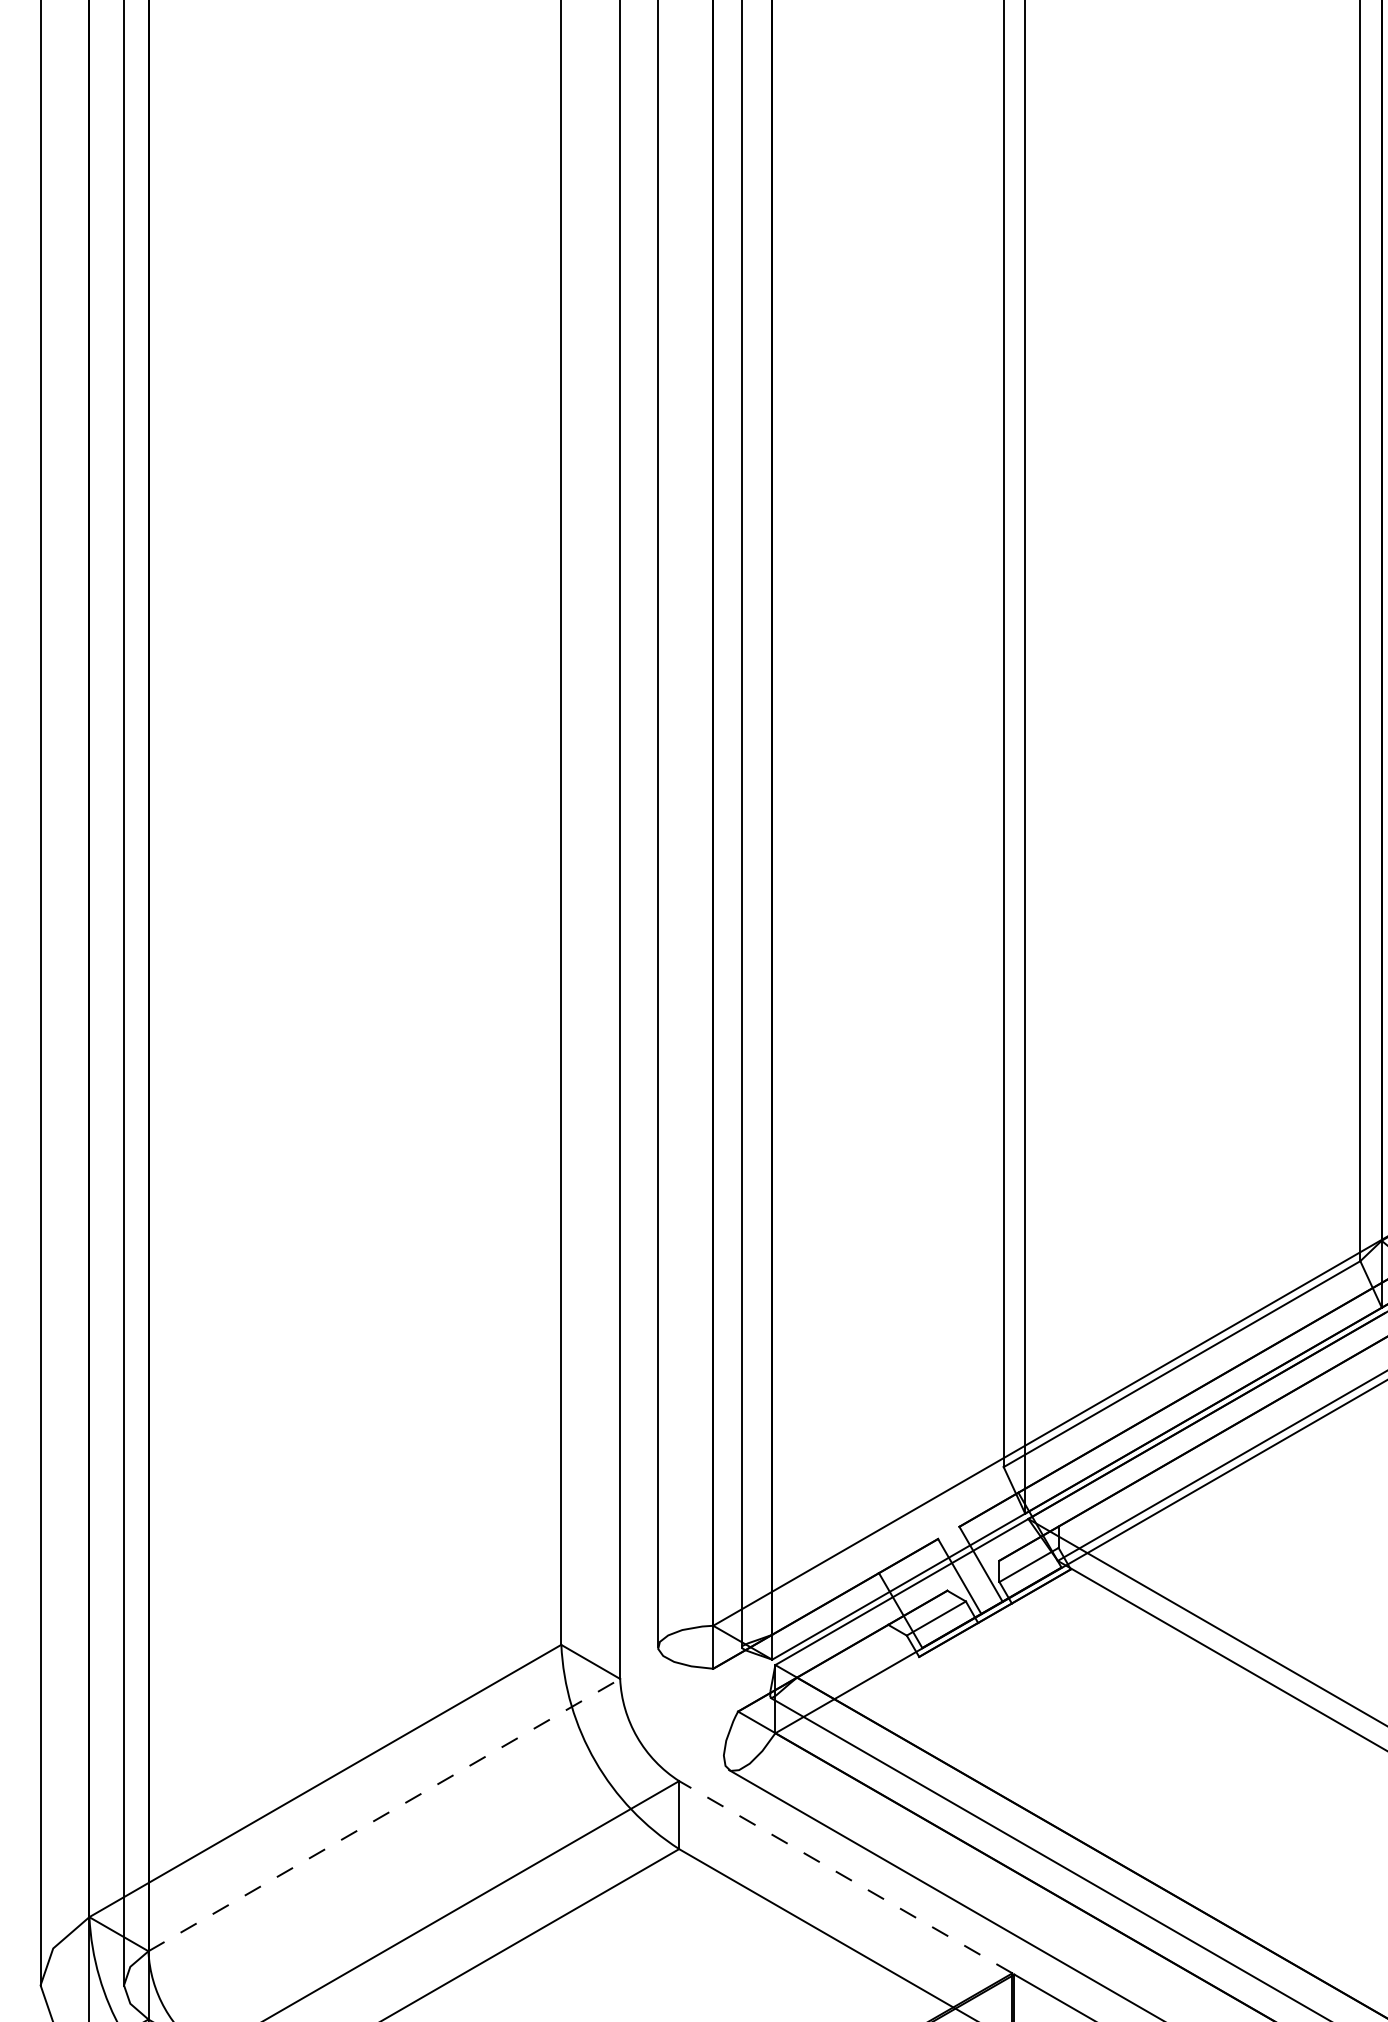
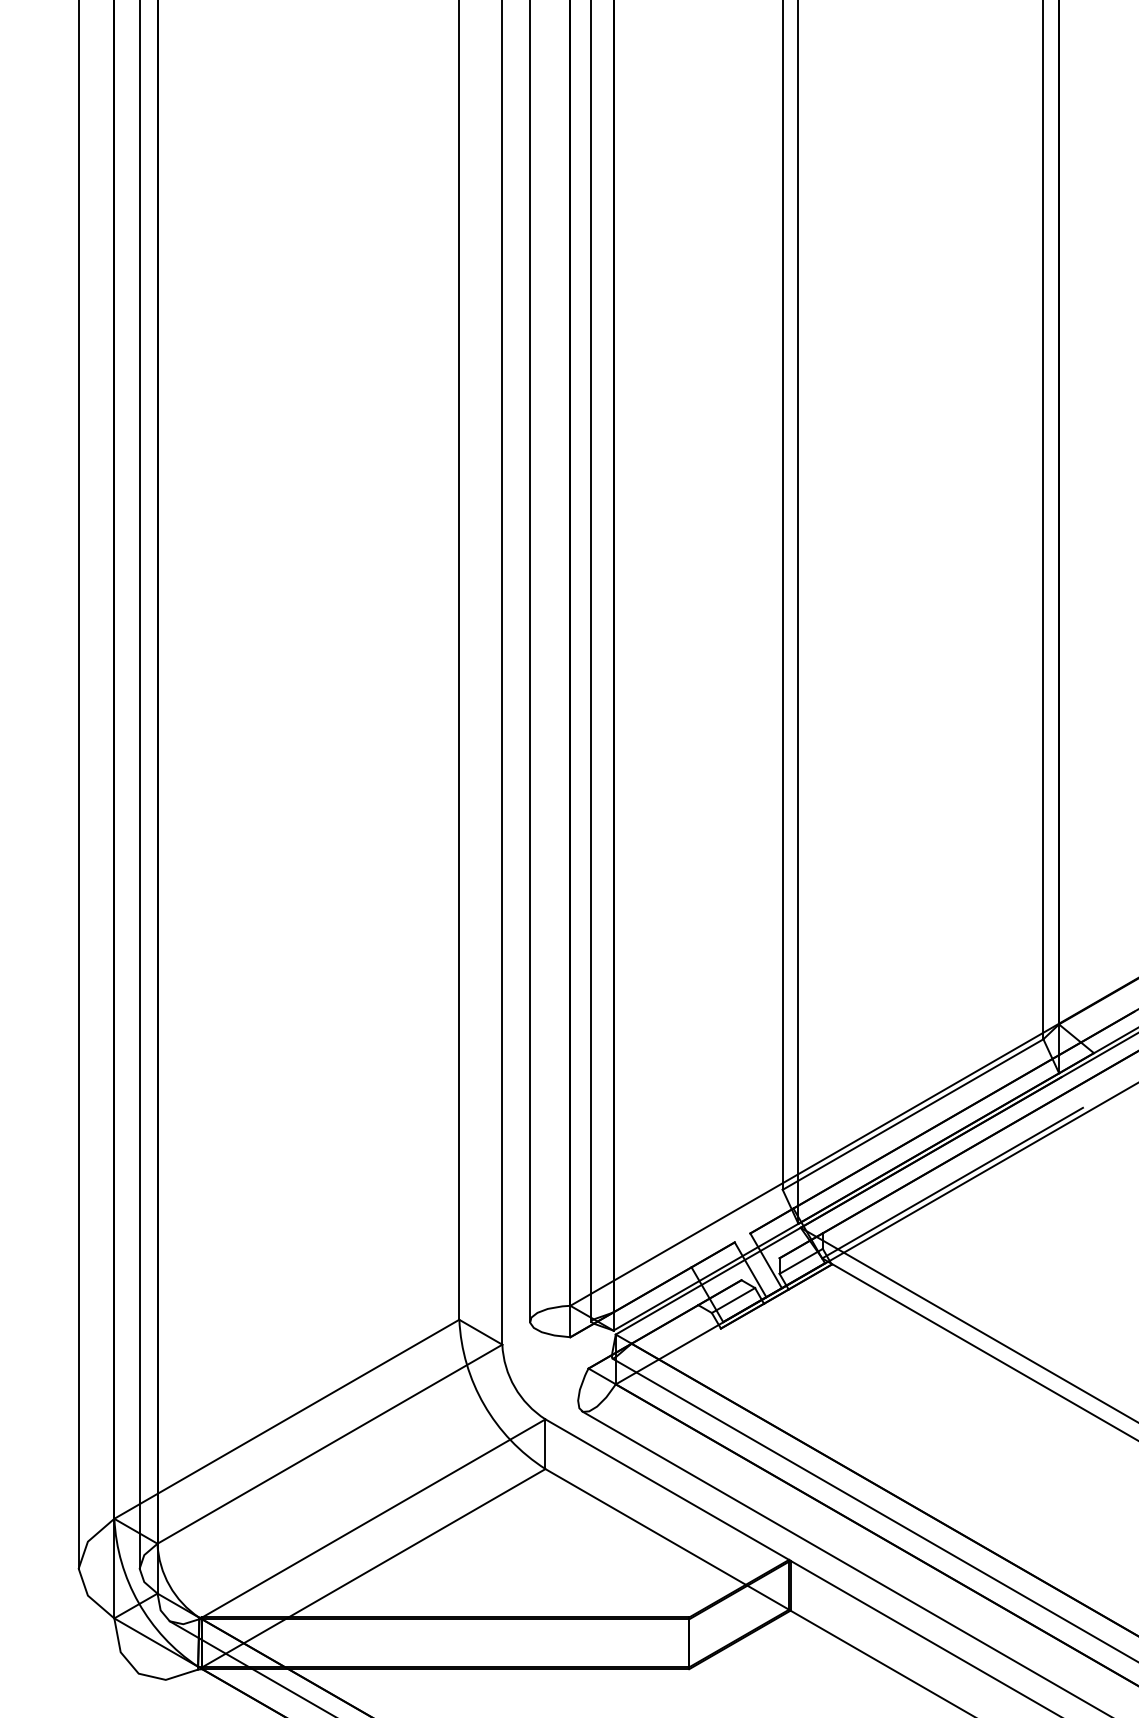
line: (385, 1814) -> (330, 1443), dashed -> solid
line: (846, 1877) -> (667, 1489), dashed -> solid

